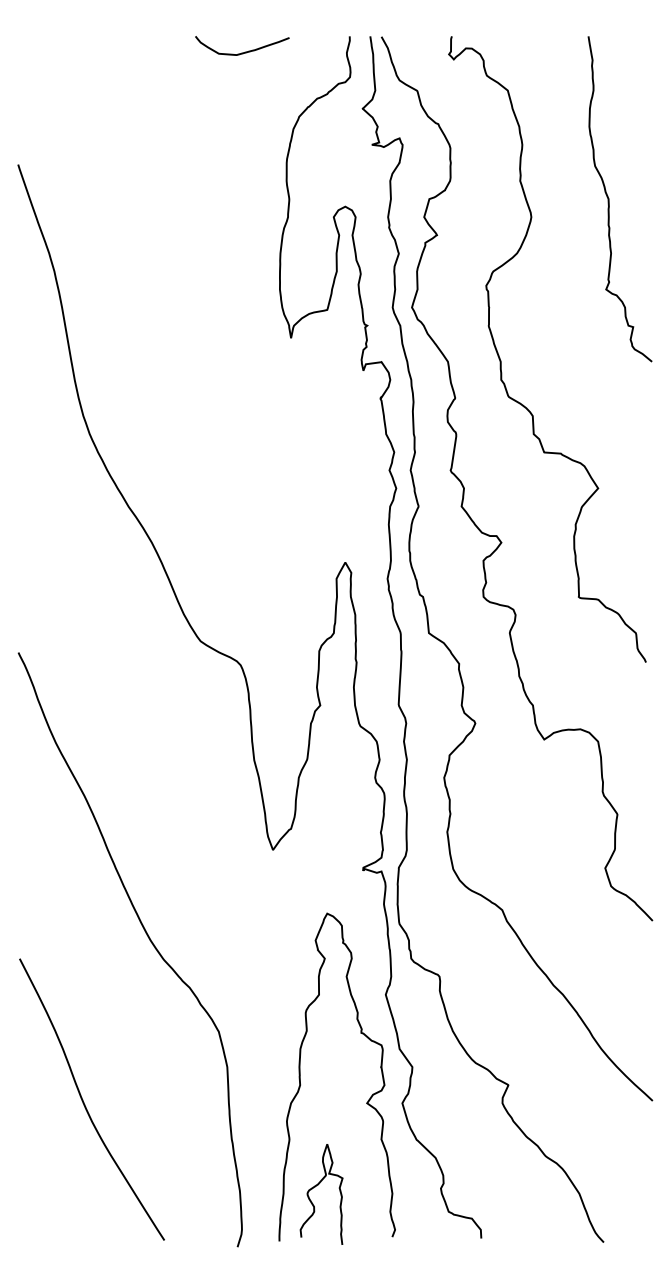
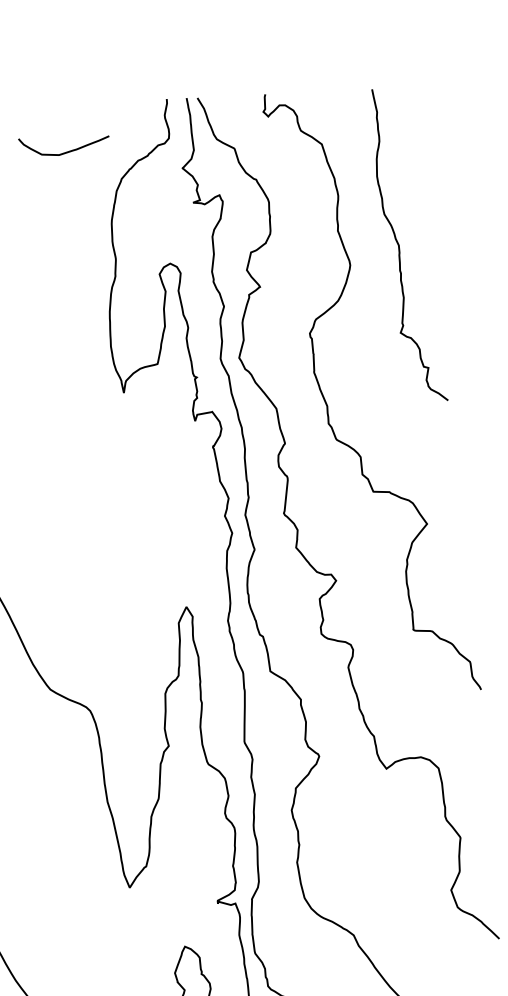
curve: (245, 51) -> (67, 151), moved
curve: (609, 199) -> (399, 245), moved

